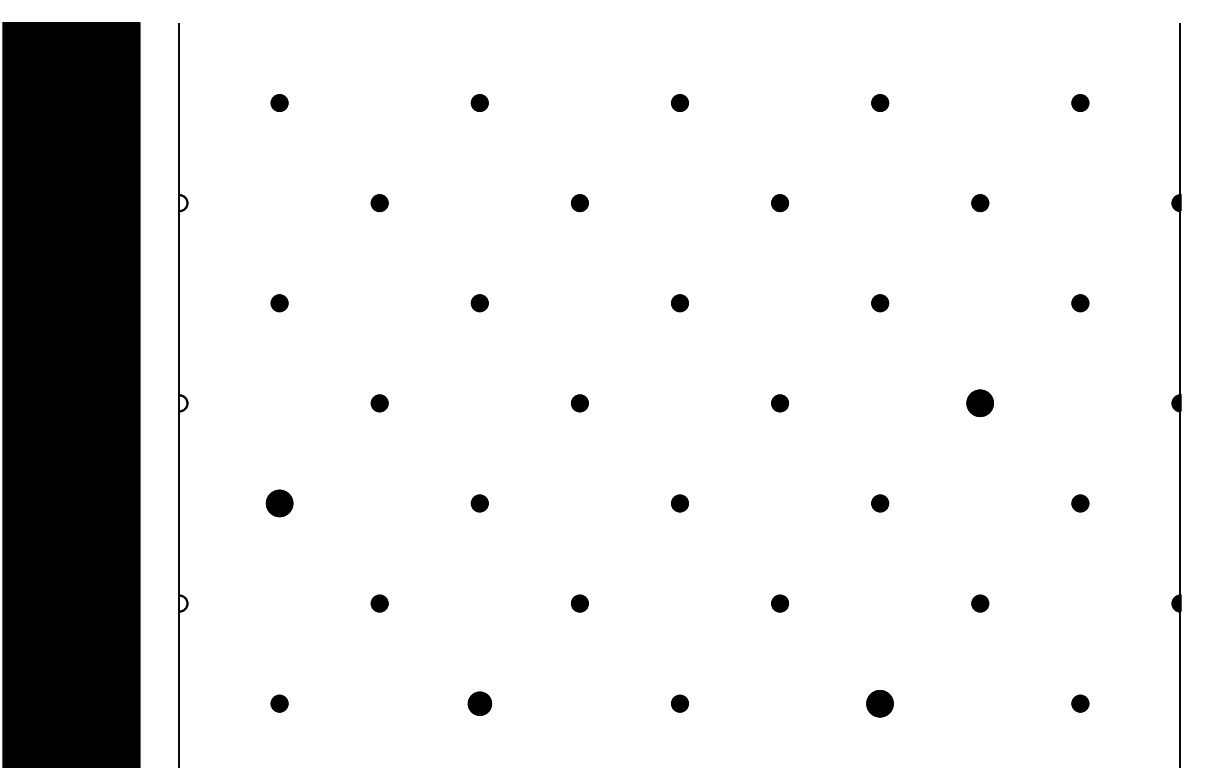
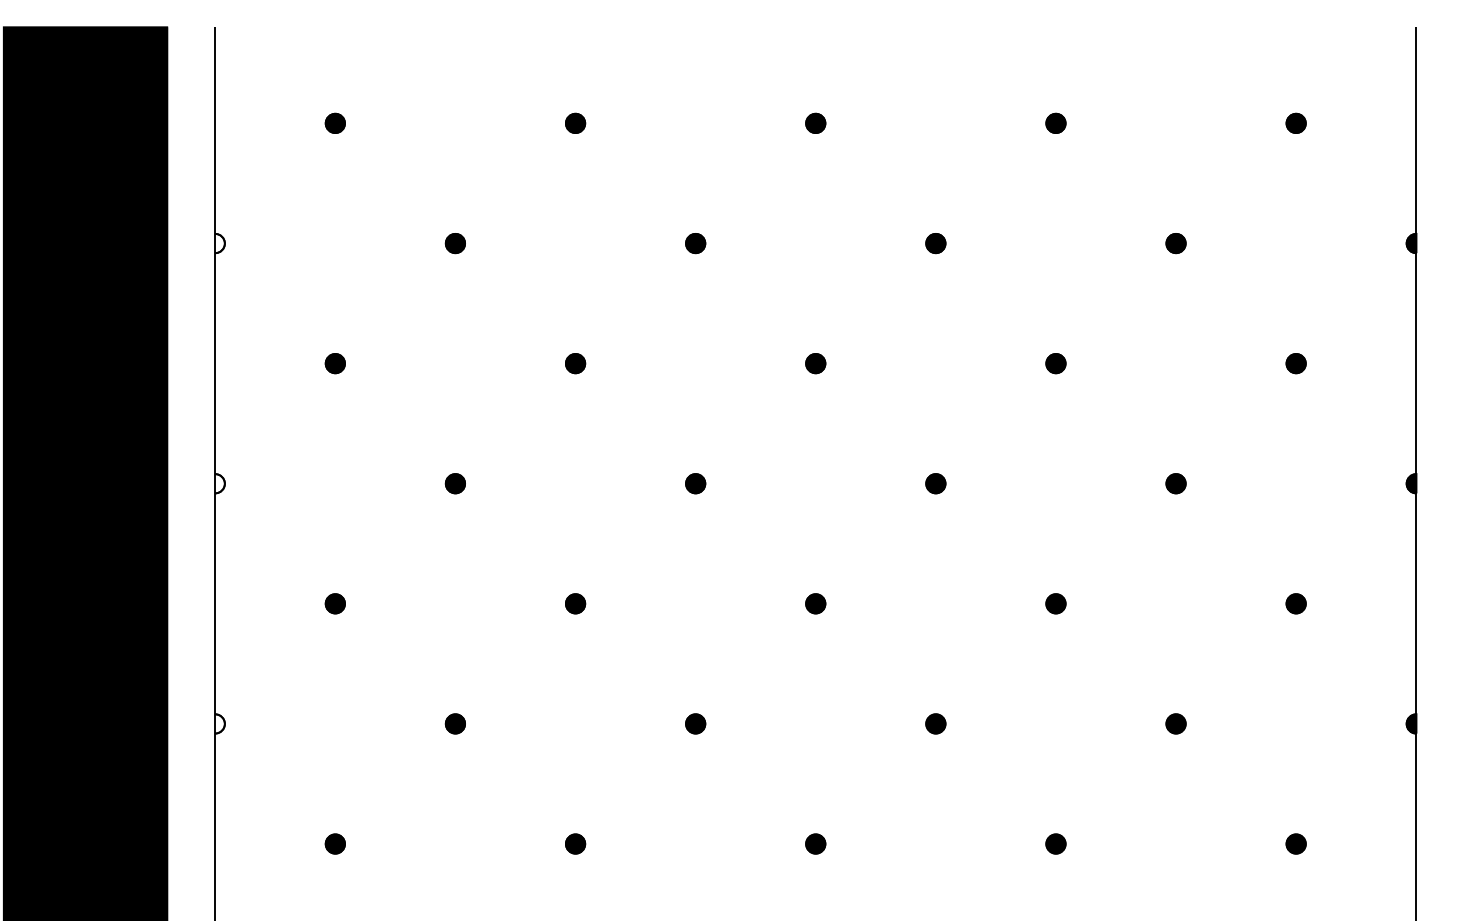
part: (980, 403) -> (1176, 483), size x0.62
part: (279, 503) -> (335, 603), size x0.62
part: (479, 703) -> (575, 843), size x0.71
part: (880, 703) -> (1056, 843), size x0.62

